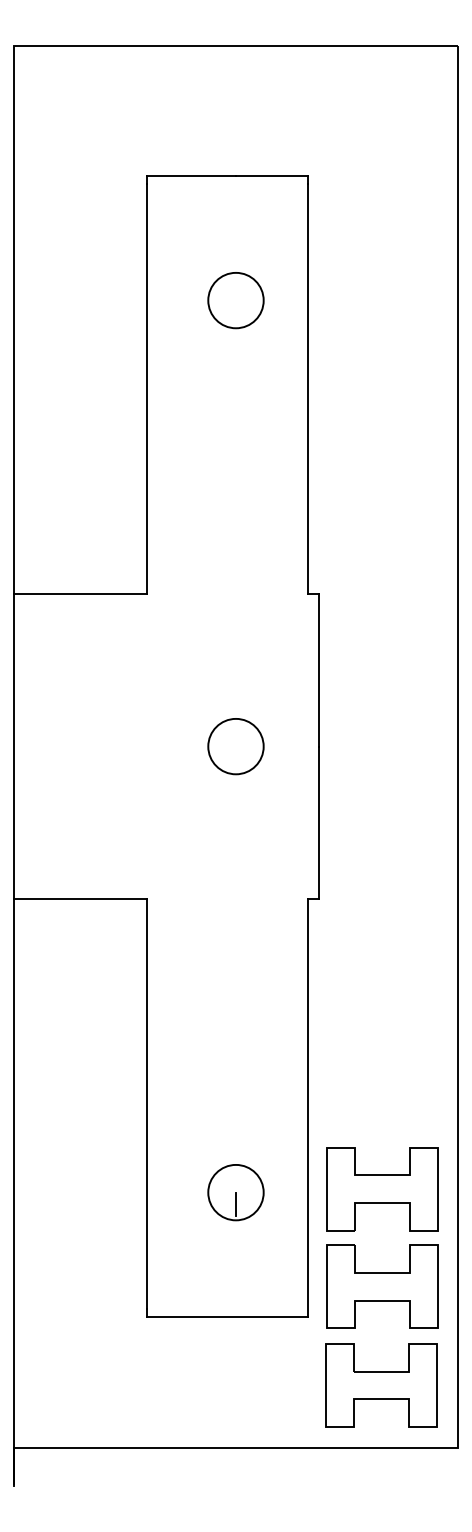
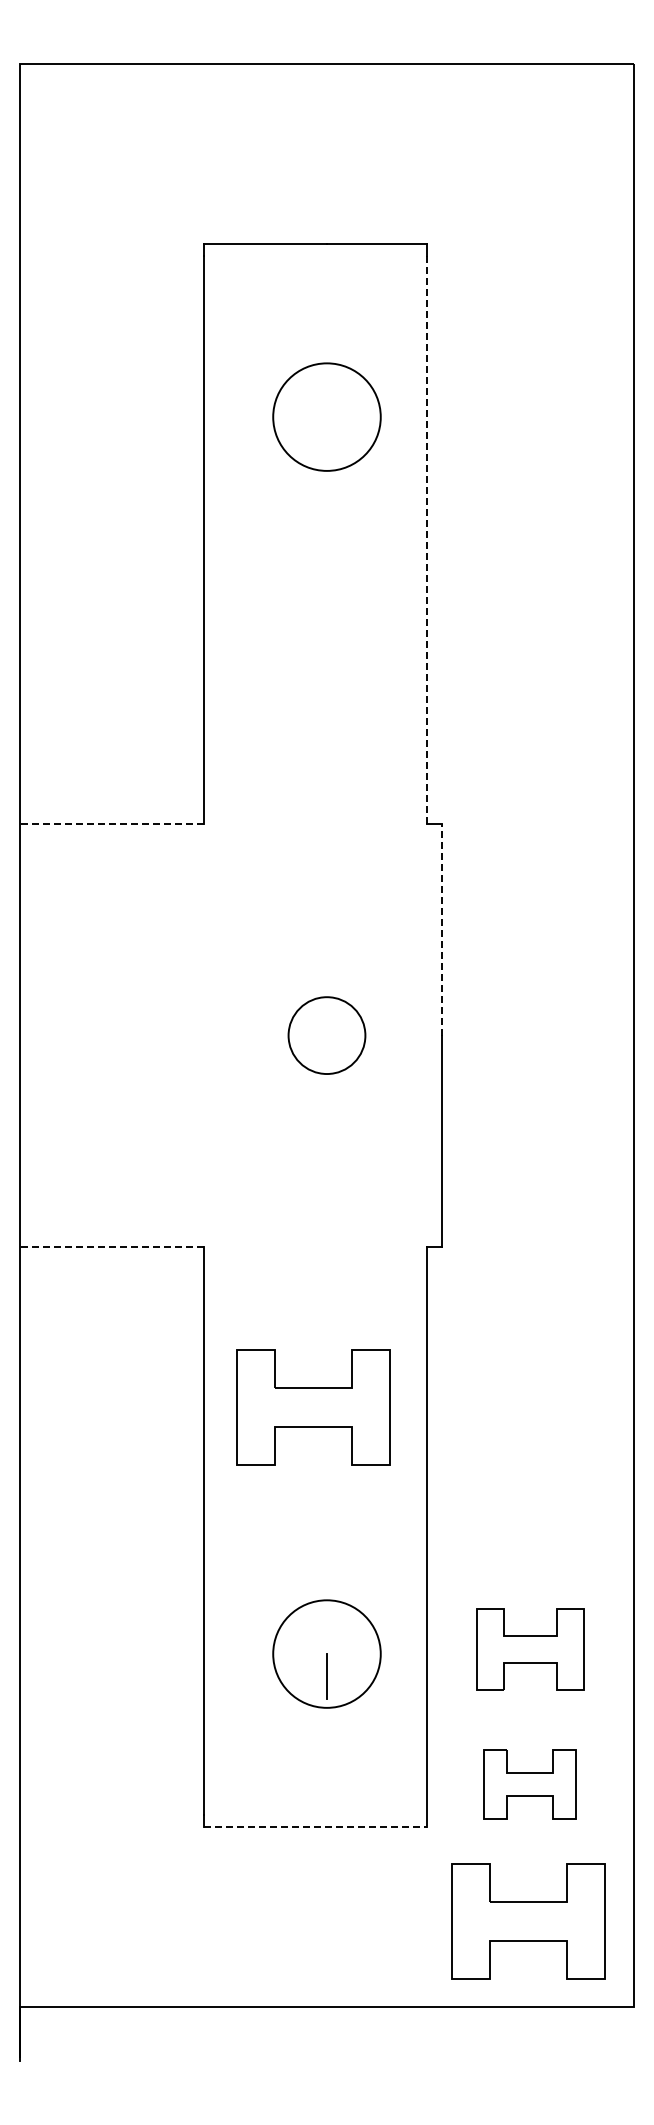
circle: (235, 300) -> (326, 416), size x1.4
line: (307, 389) -> (426, 540), solid -> dashed
line: (80, 594) -> (111, 824), solid -> dashed
line: (319, 670) -> (442, 929), solid -> dashed
line: (80, 898) -> (111, 1246), solid -> dashed
part: (226, 1014) -> (313, 1407), added
part: (382, 1189) -> (530, 1649), size x0.7
part: (235, 1192) -> (326, 1653), size x1.4
part: (382, 1286) -> (529, 1784), size x0.6
line: (227, 1316) -> (315, 1826), solid -> dashed

